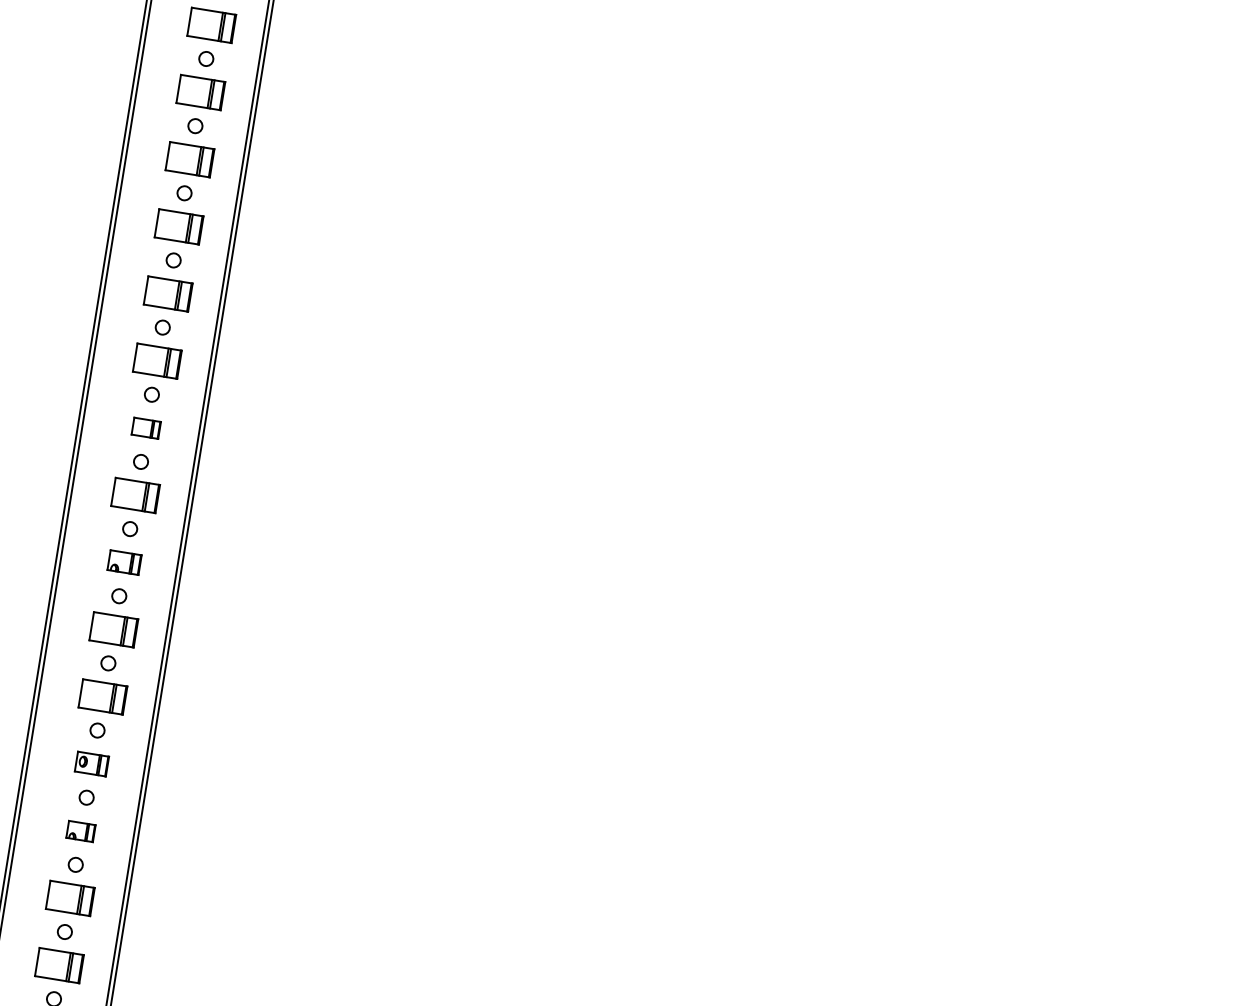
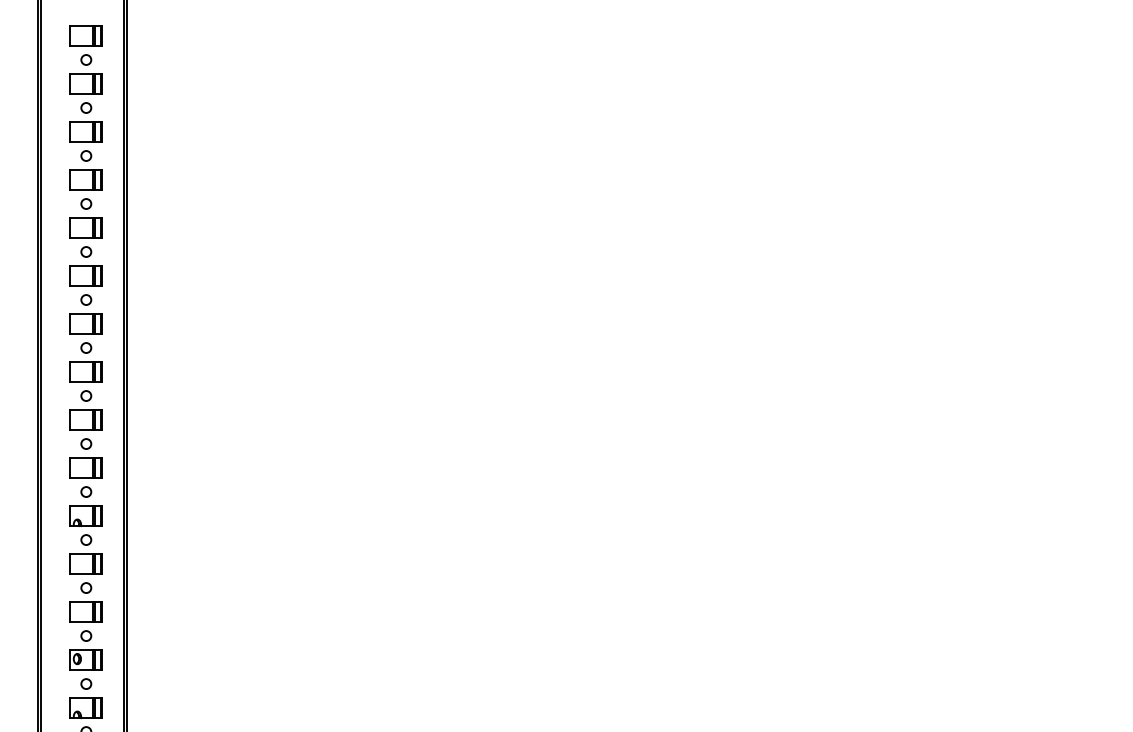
part: (145, 427) -> (85, 419), size x1.67
part: (123, 561) -> (85, 515), size x1.43
part: (91, 763) -> (85, 659), size x1.43
part: (79, 831) -> (85, 708), size x1.67

